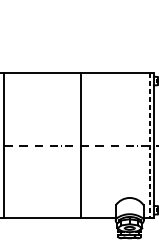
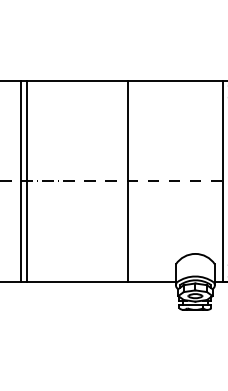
line: (8, 145) -> (27, 181), added
line: (150, 145) -> (223, 181), dashed -> solid

